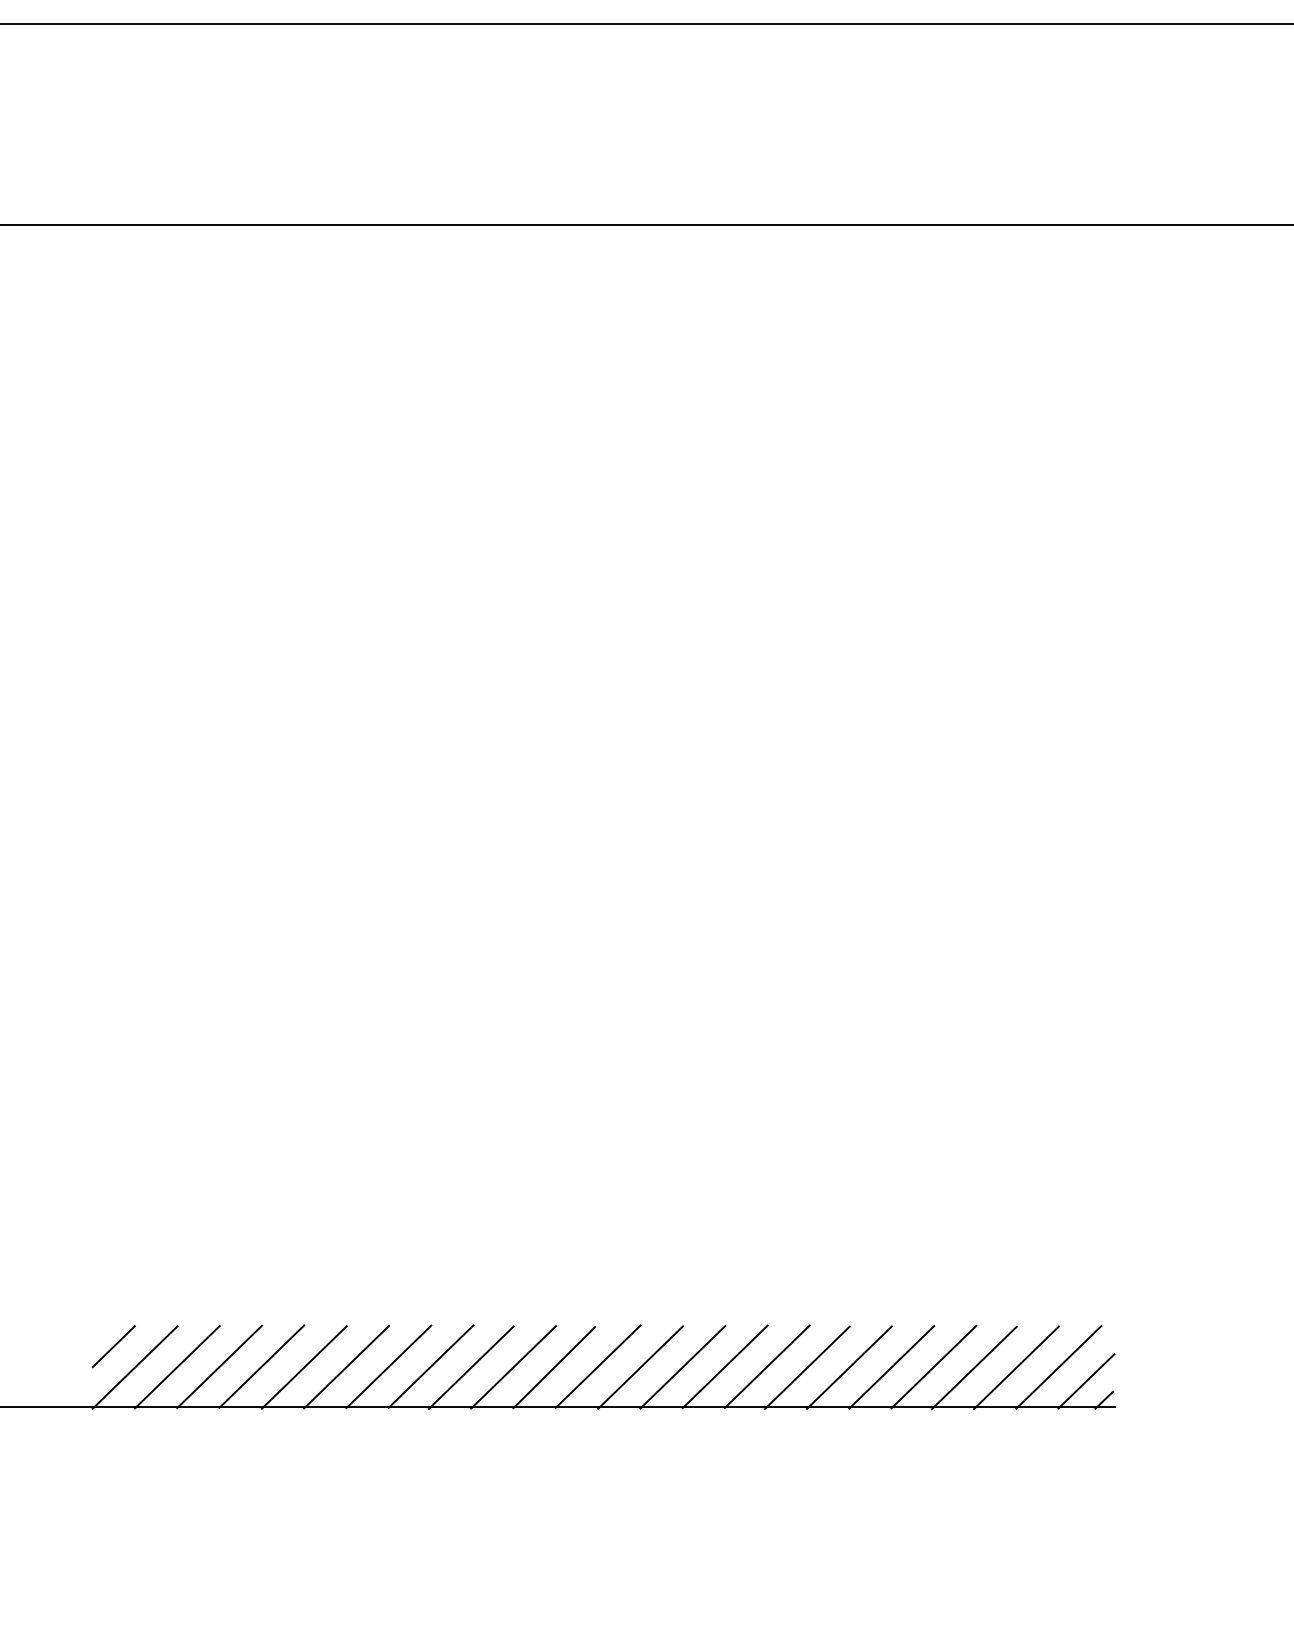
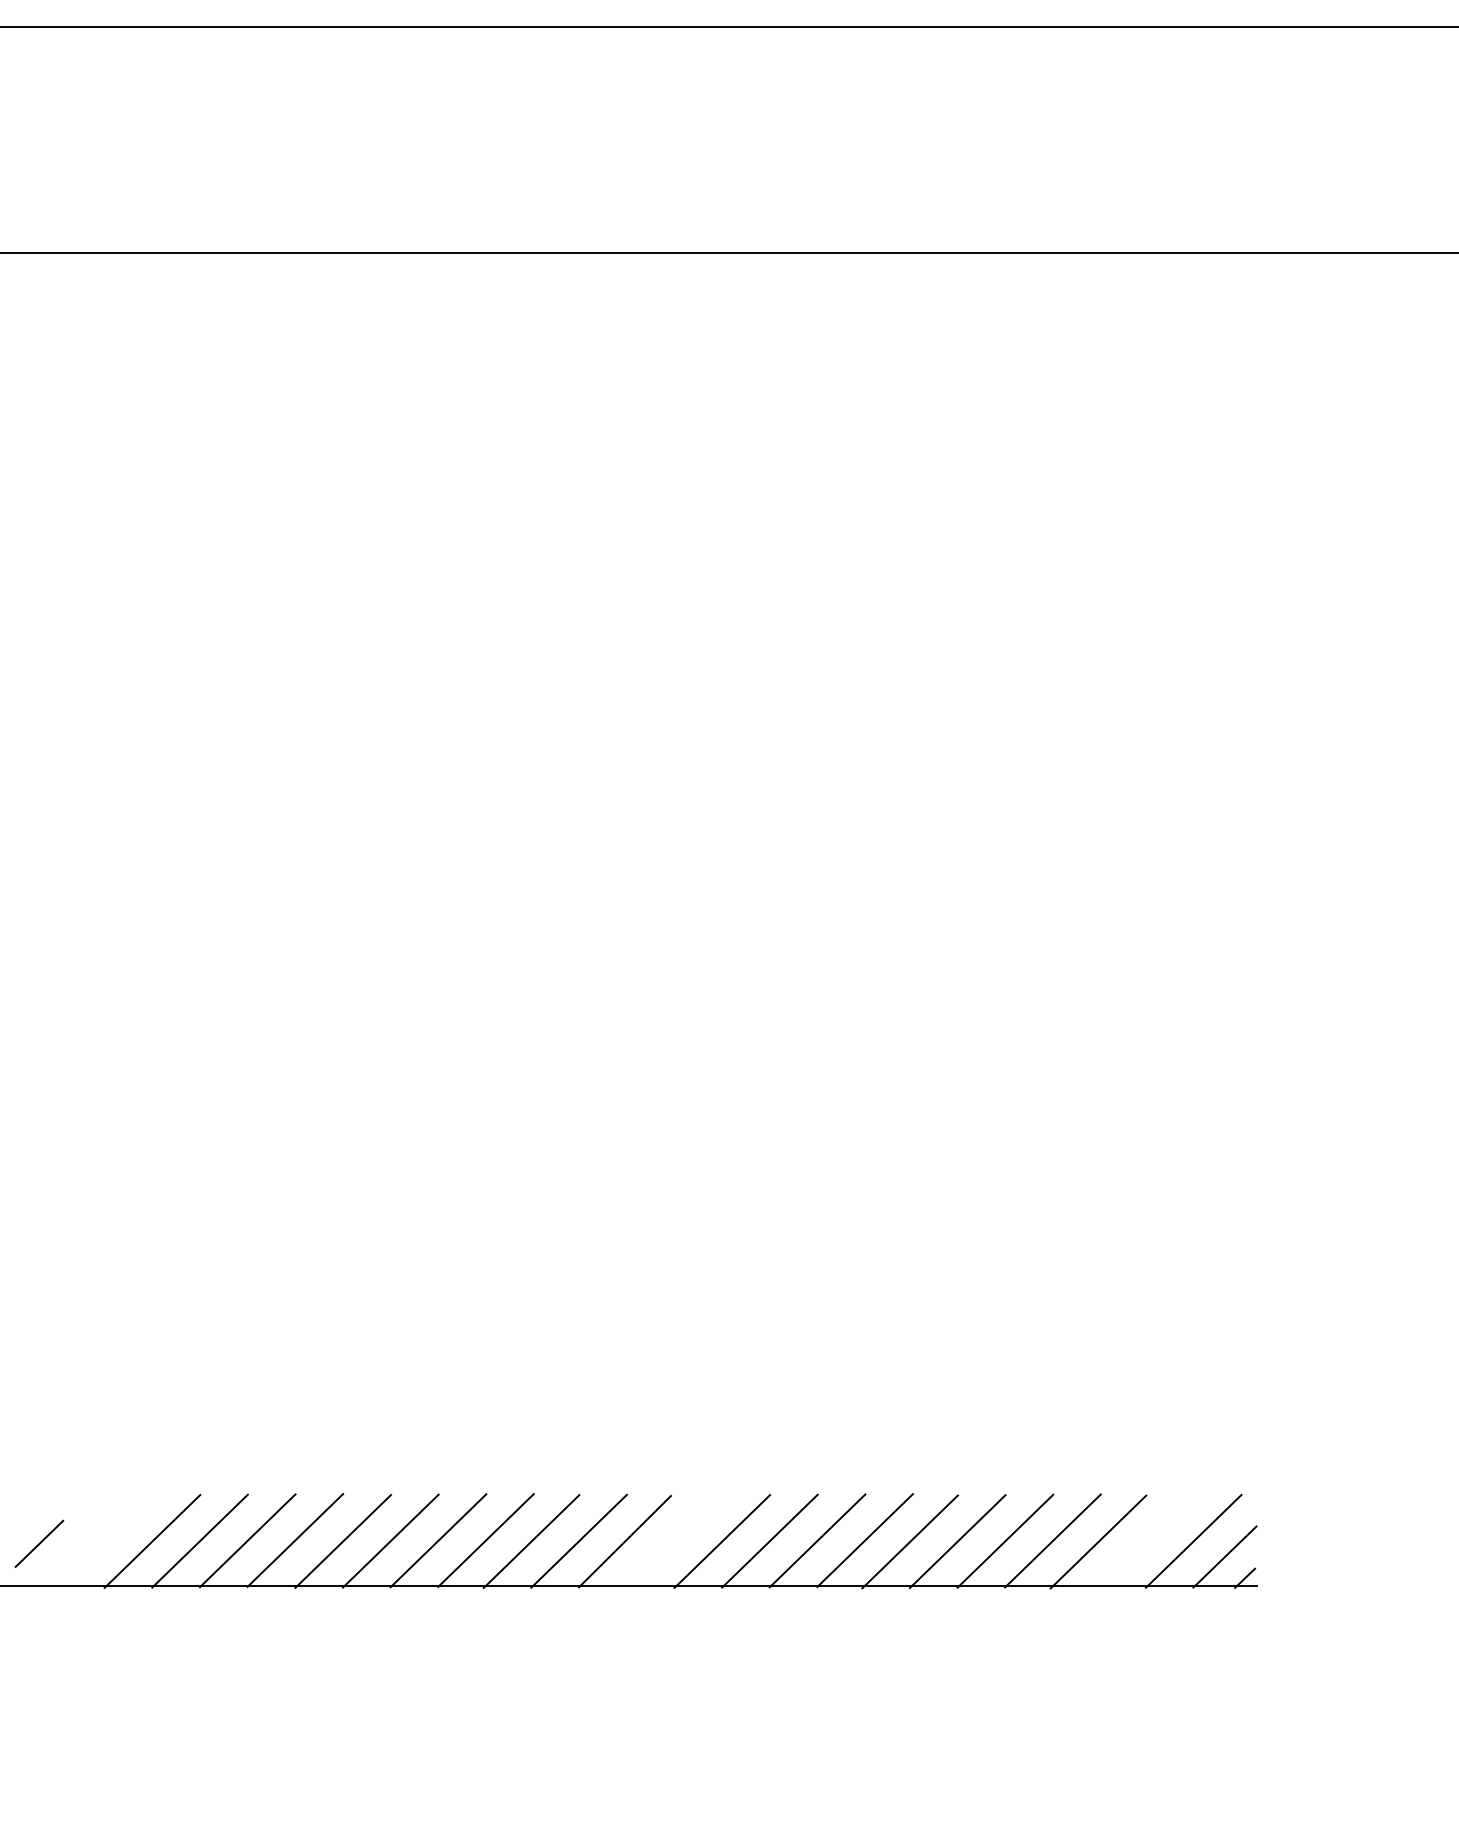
line: (113, 1346) -> (39, 1543), moved
line: (597, 1366) -> (673, 1540), removed
line: (1016, 1367) -> (1146, 1541), removed

